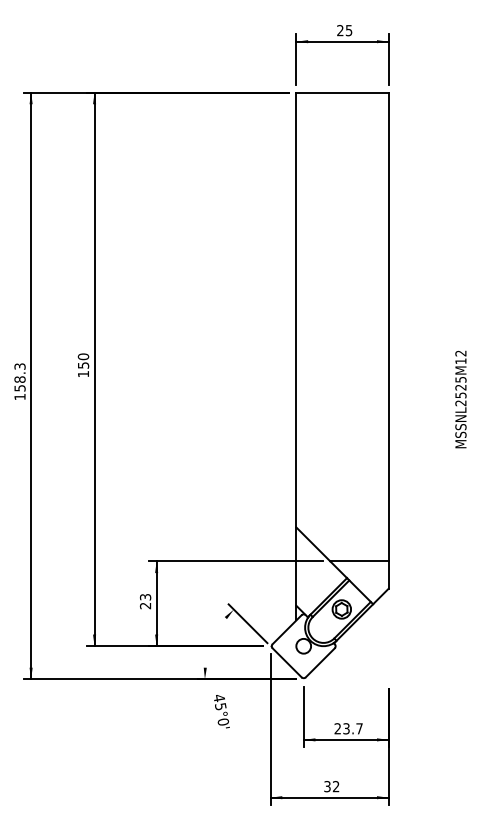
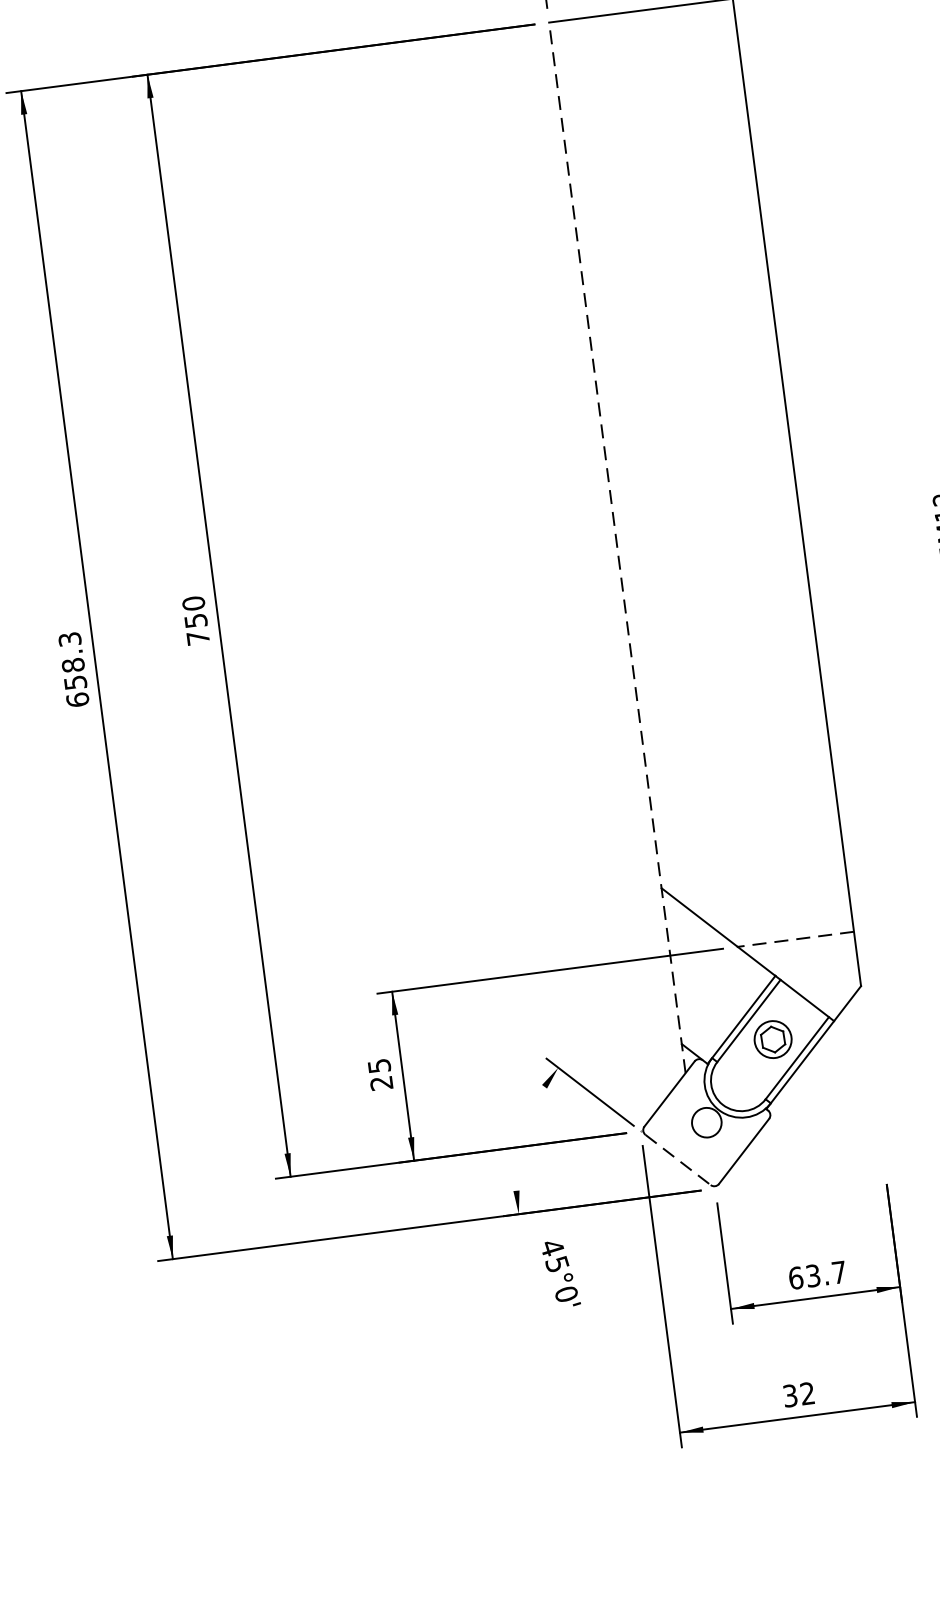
line: (296, 356) -> (617, 547), solid -> dashed
text: (83, 374) -> (198, 638), 150 -> 750
text: (19, 396) -> (76, 699), 158.3 -> 658.3
line: (359, 561) -> (795, 939), solid -> dashed
text: (144, 597) -> (377, 1066), 23 -> 25
line: (287, 663) -> (678, 1161), solid -> dashed
text: (337, 728) -> (795, 1277), 23.7 -> 63.7

